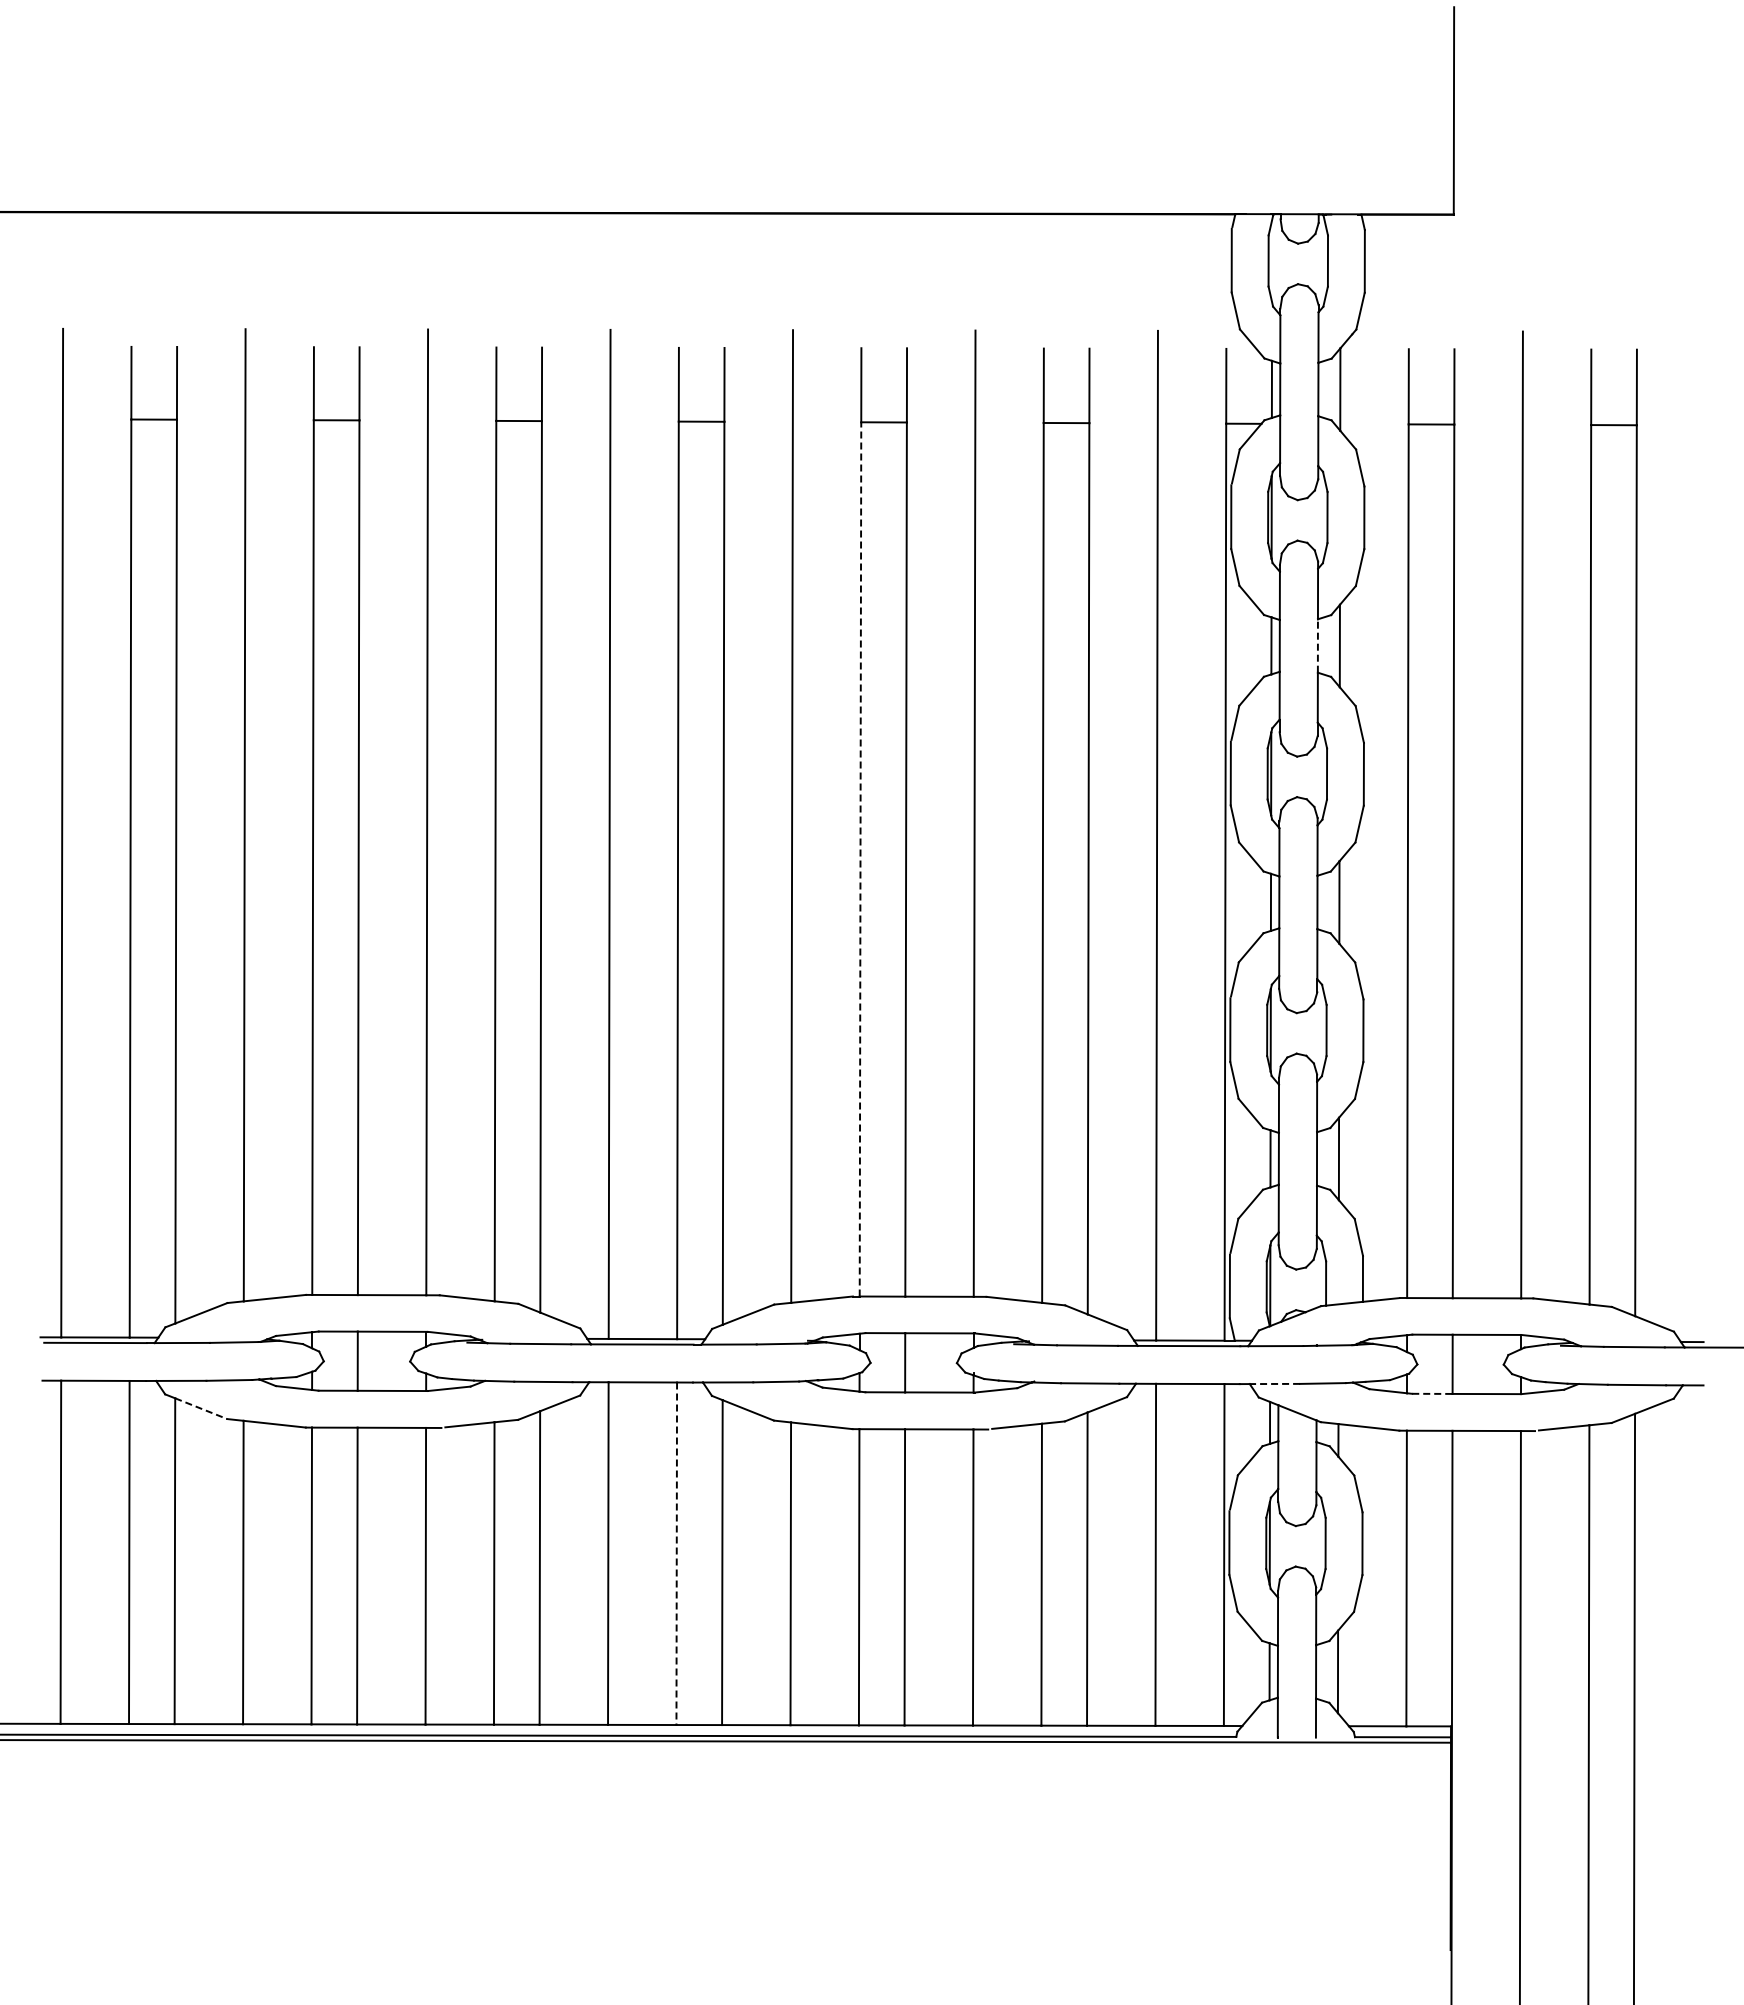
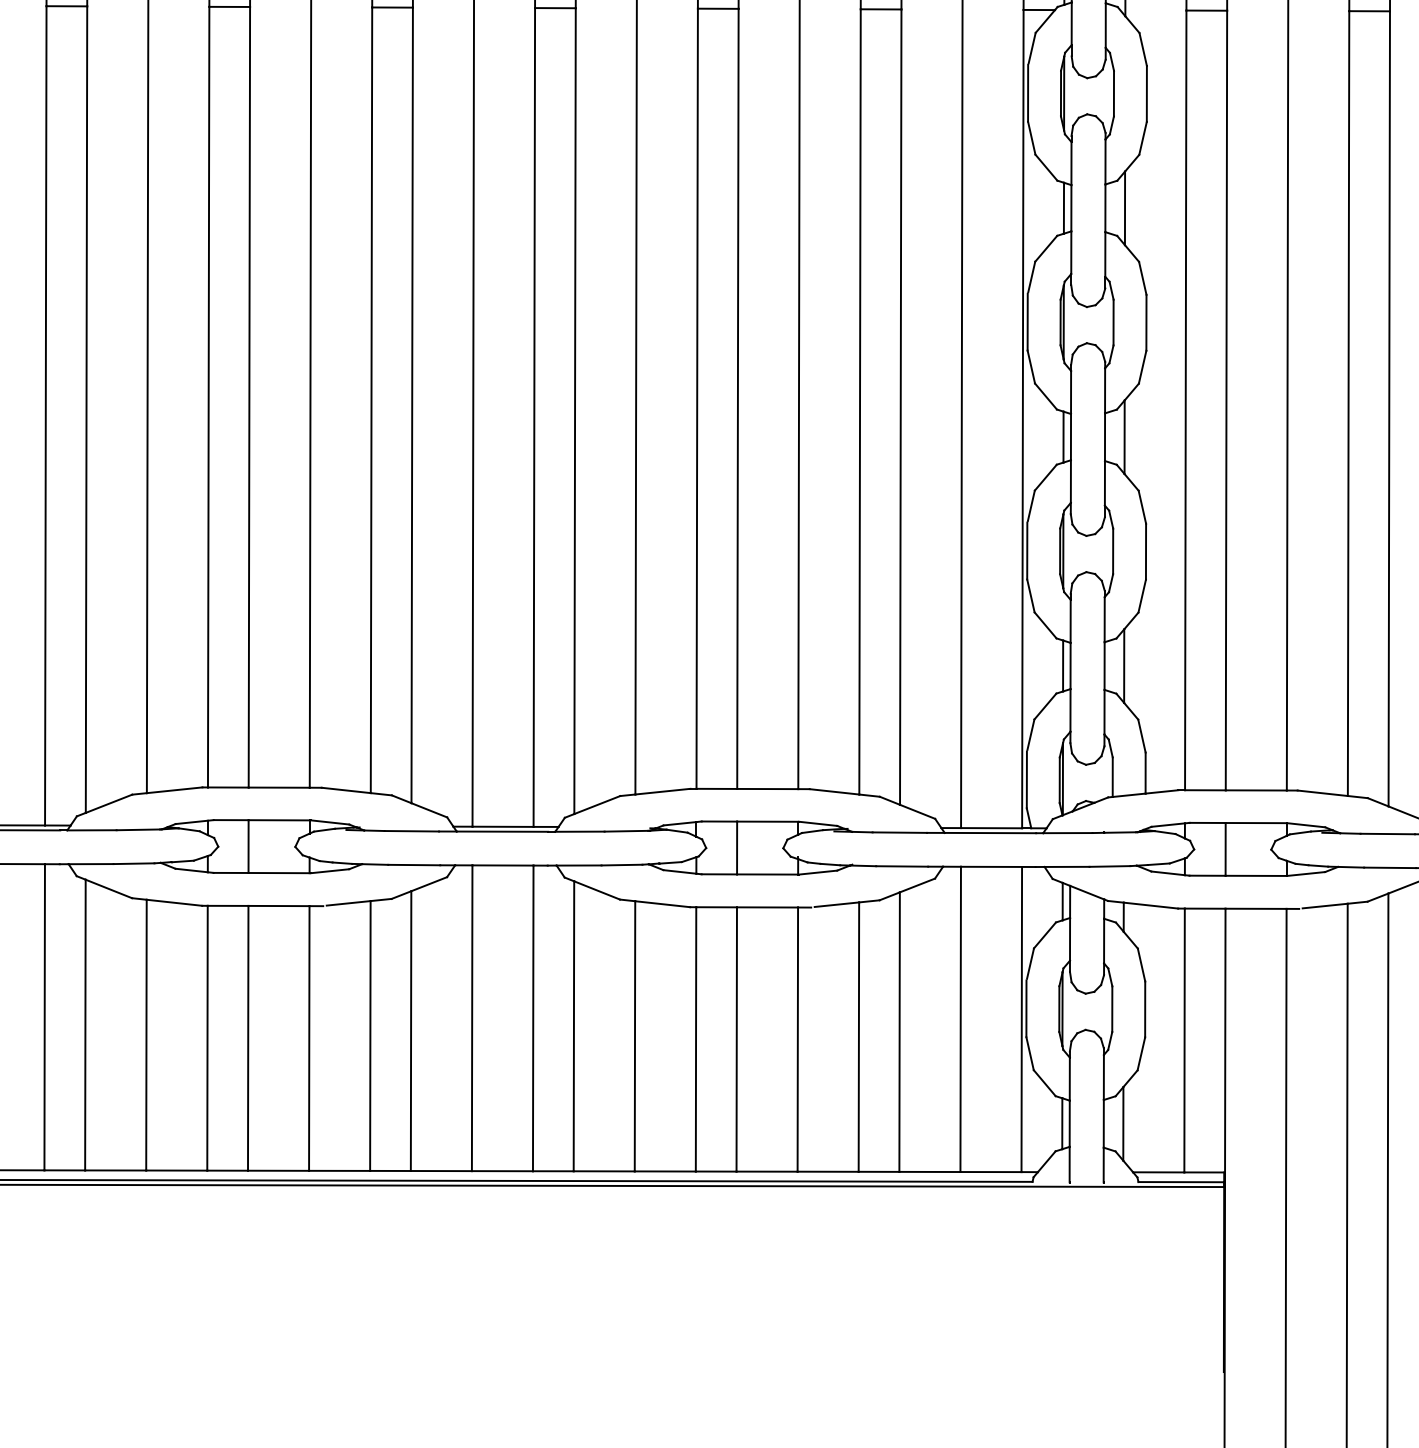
line: (1317, 645) -> (1105, 207), dashed -> solid
line: (860, 858) -> (697, 397), dashed -> solid
line: (1274, 1383) -> (1066, 866), dashed -> solid
line: (1432, 1393) -> (1207, 875), dashed -> solid
line: (201, 1408) -> (109, 888), dashed -> solid
line: (676, 1554) -> (533, 1019), dashed -> solid

